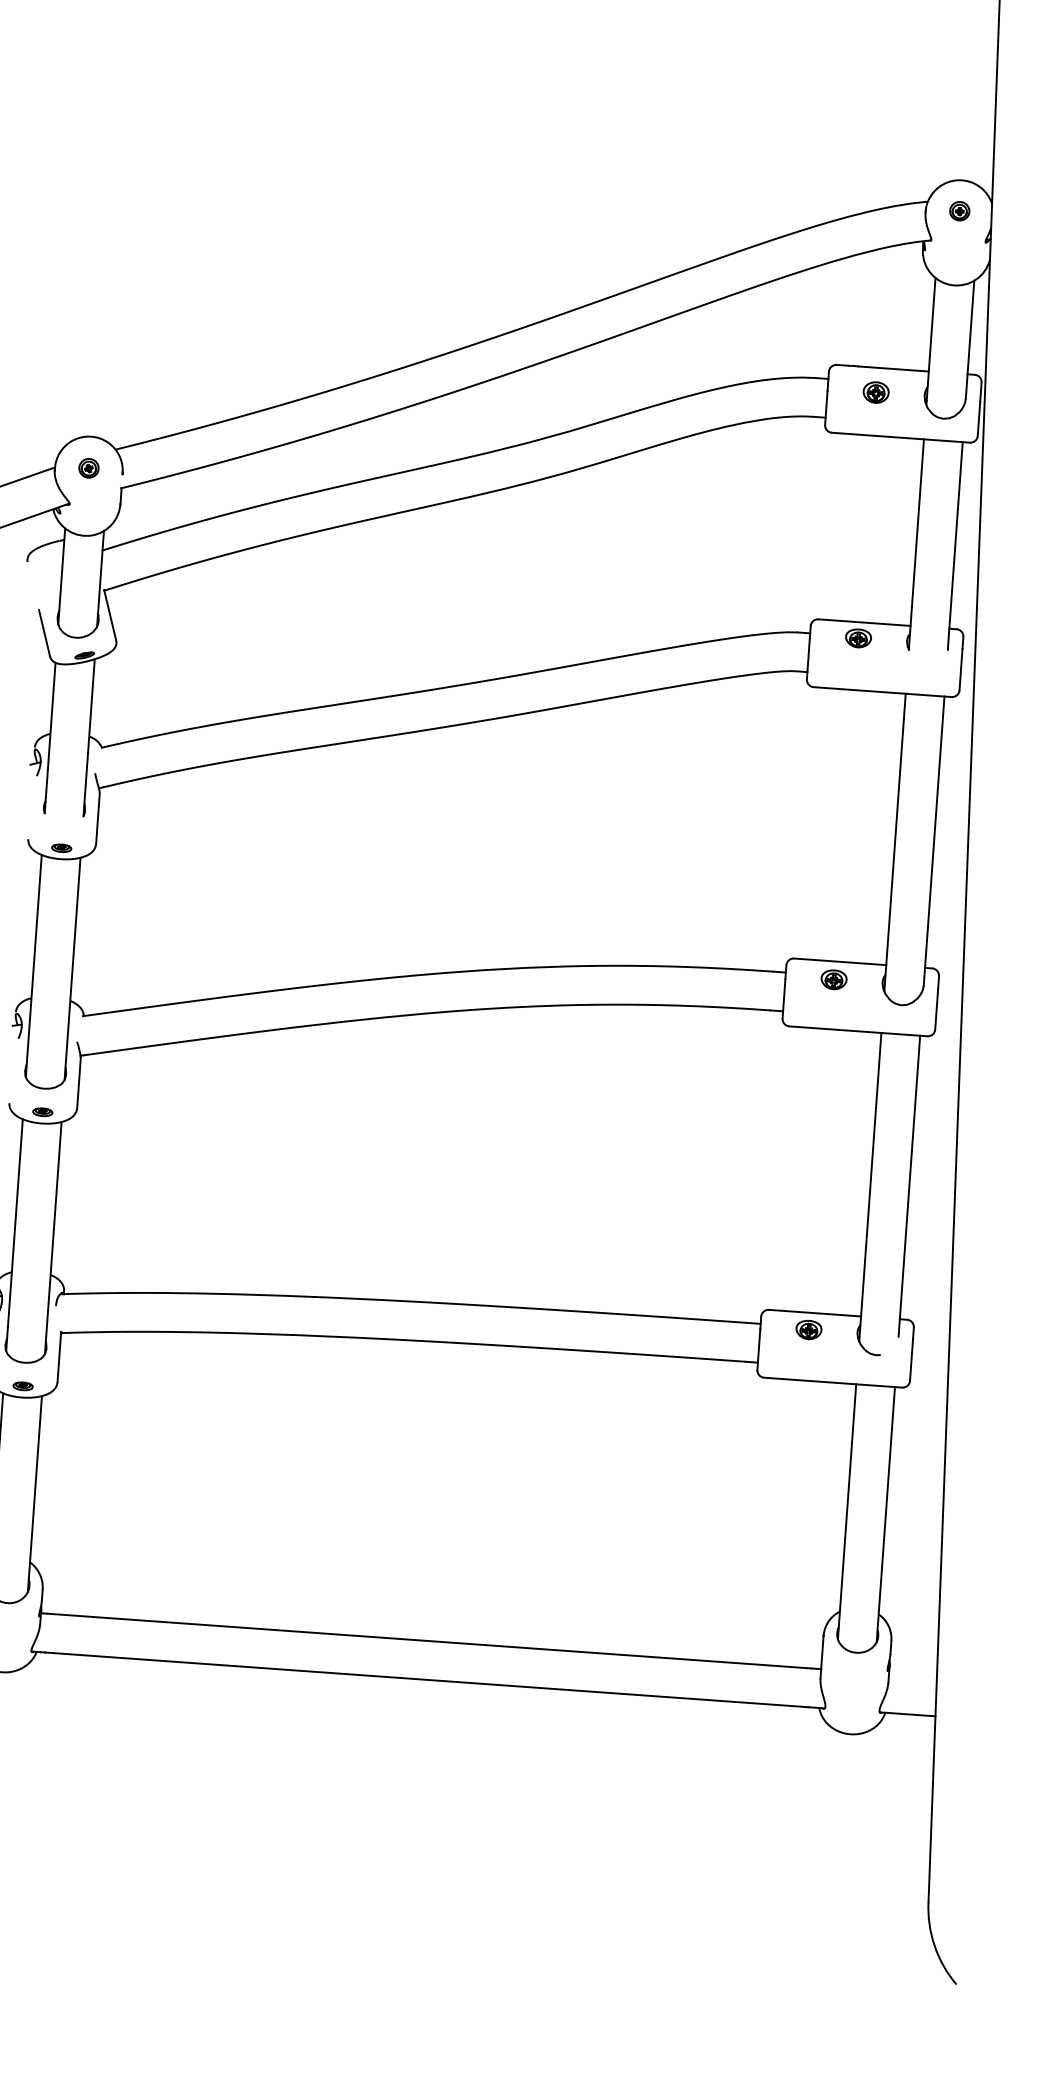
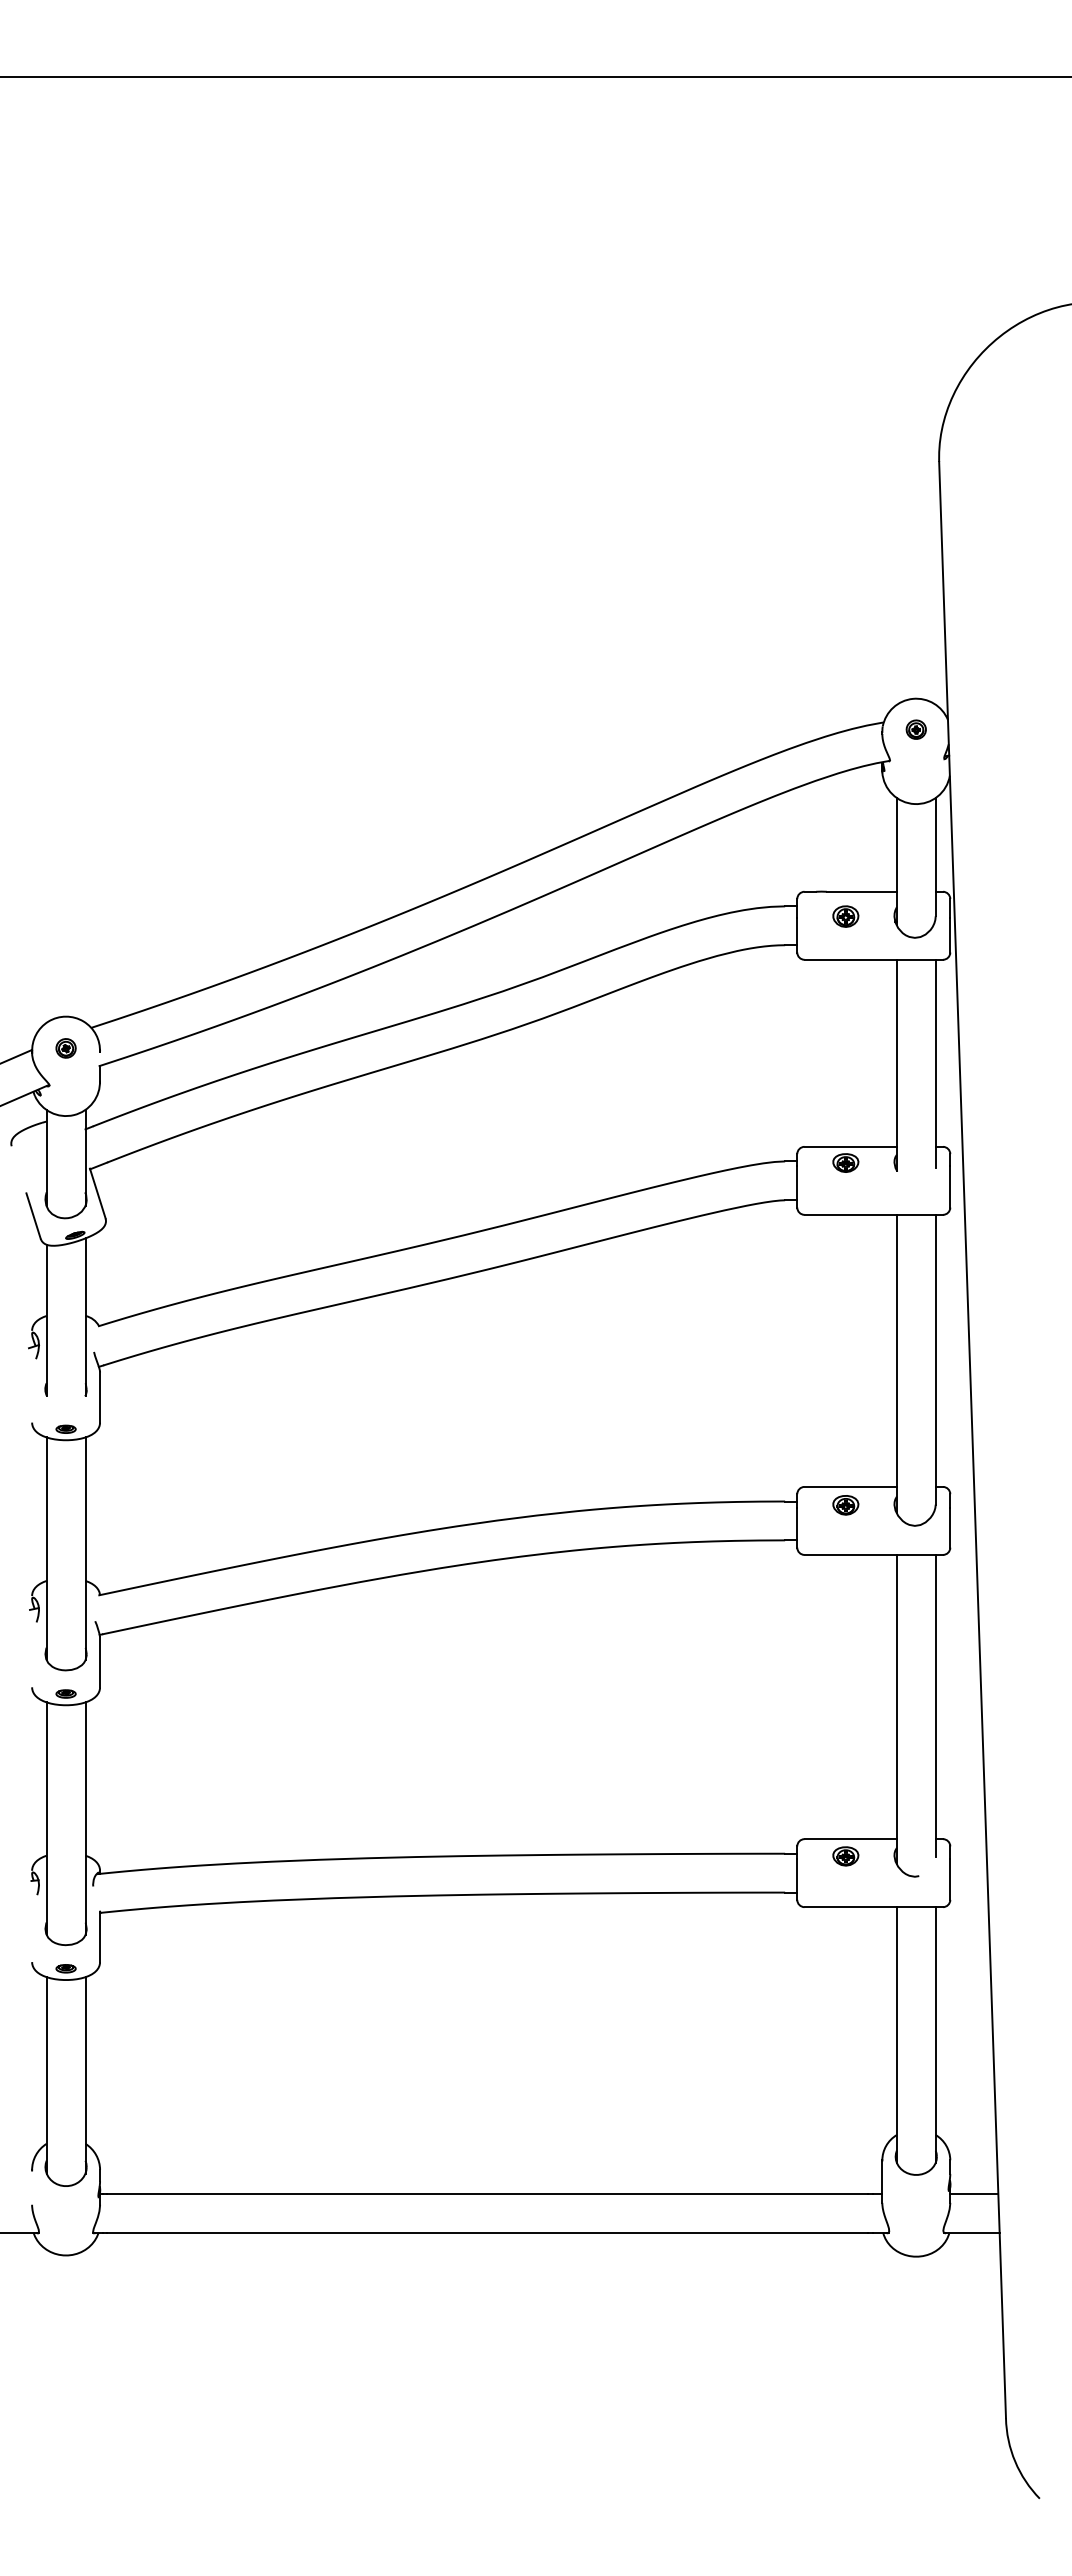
line: (913, 1675) -> (974, 2193), added

